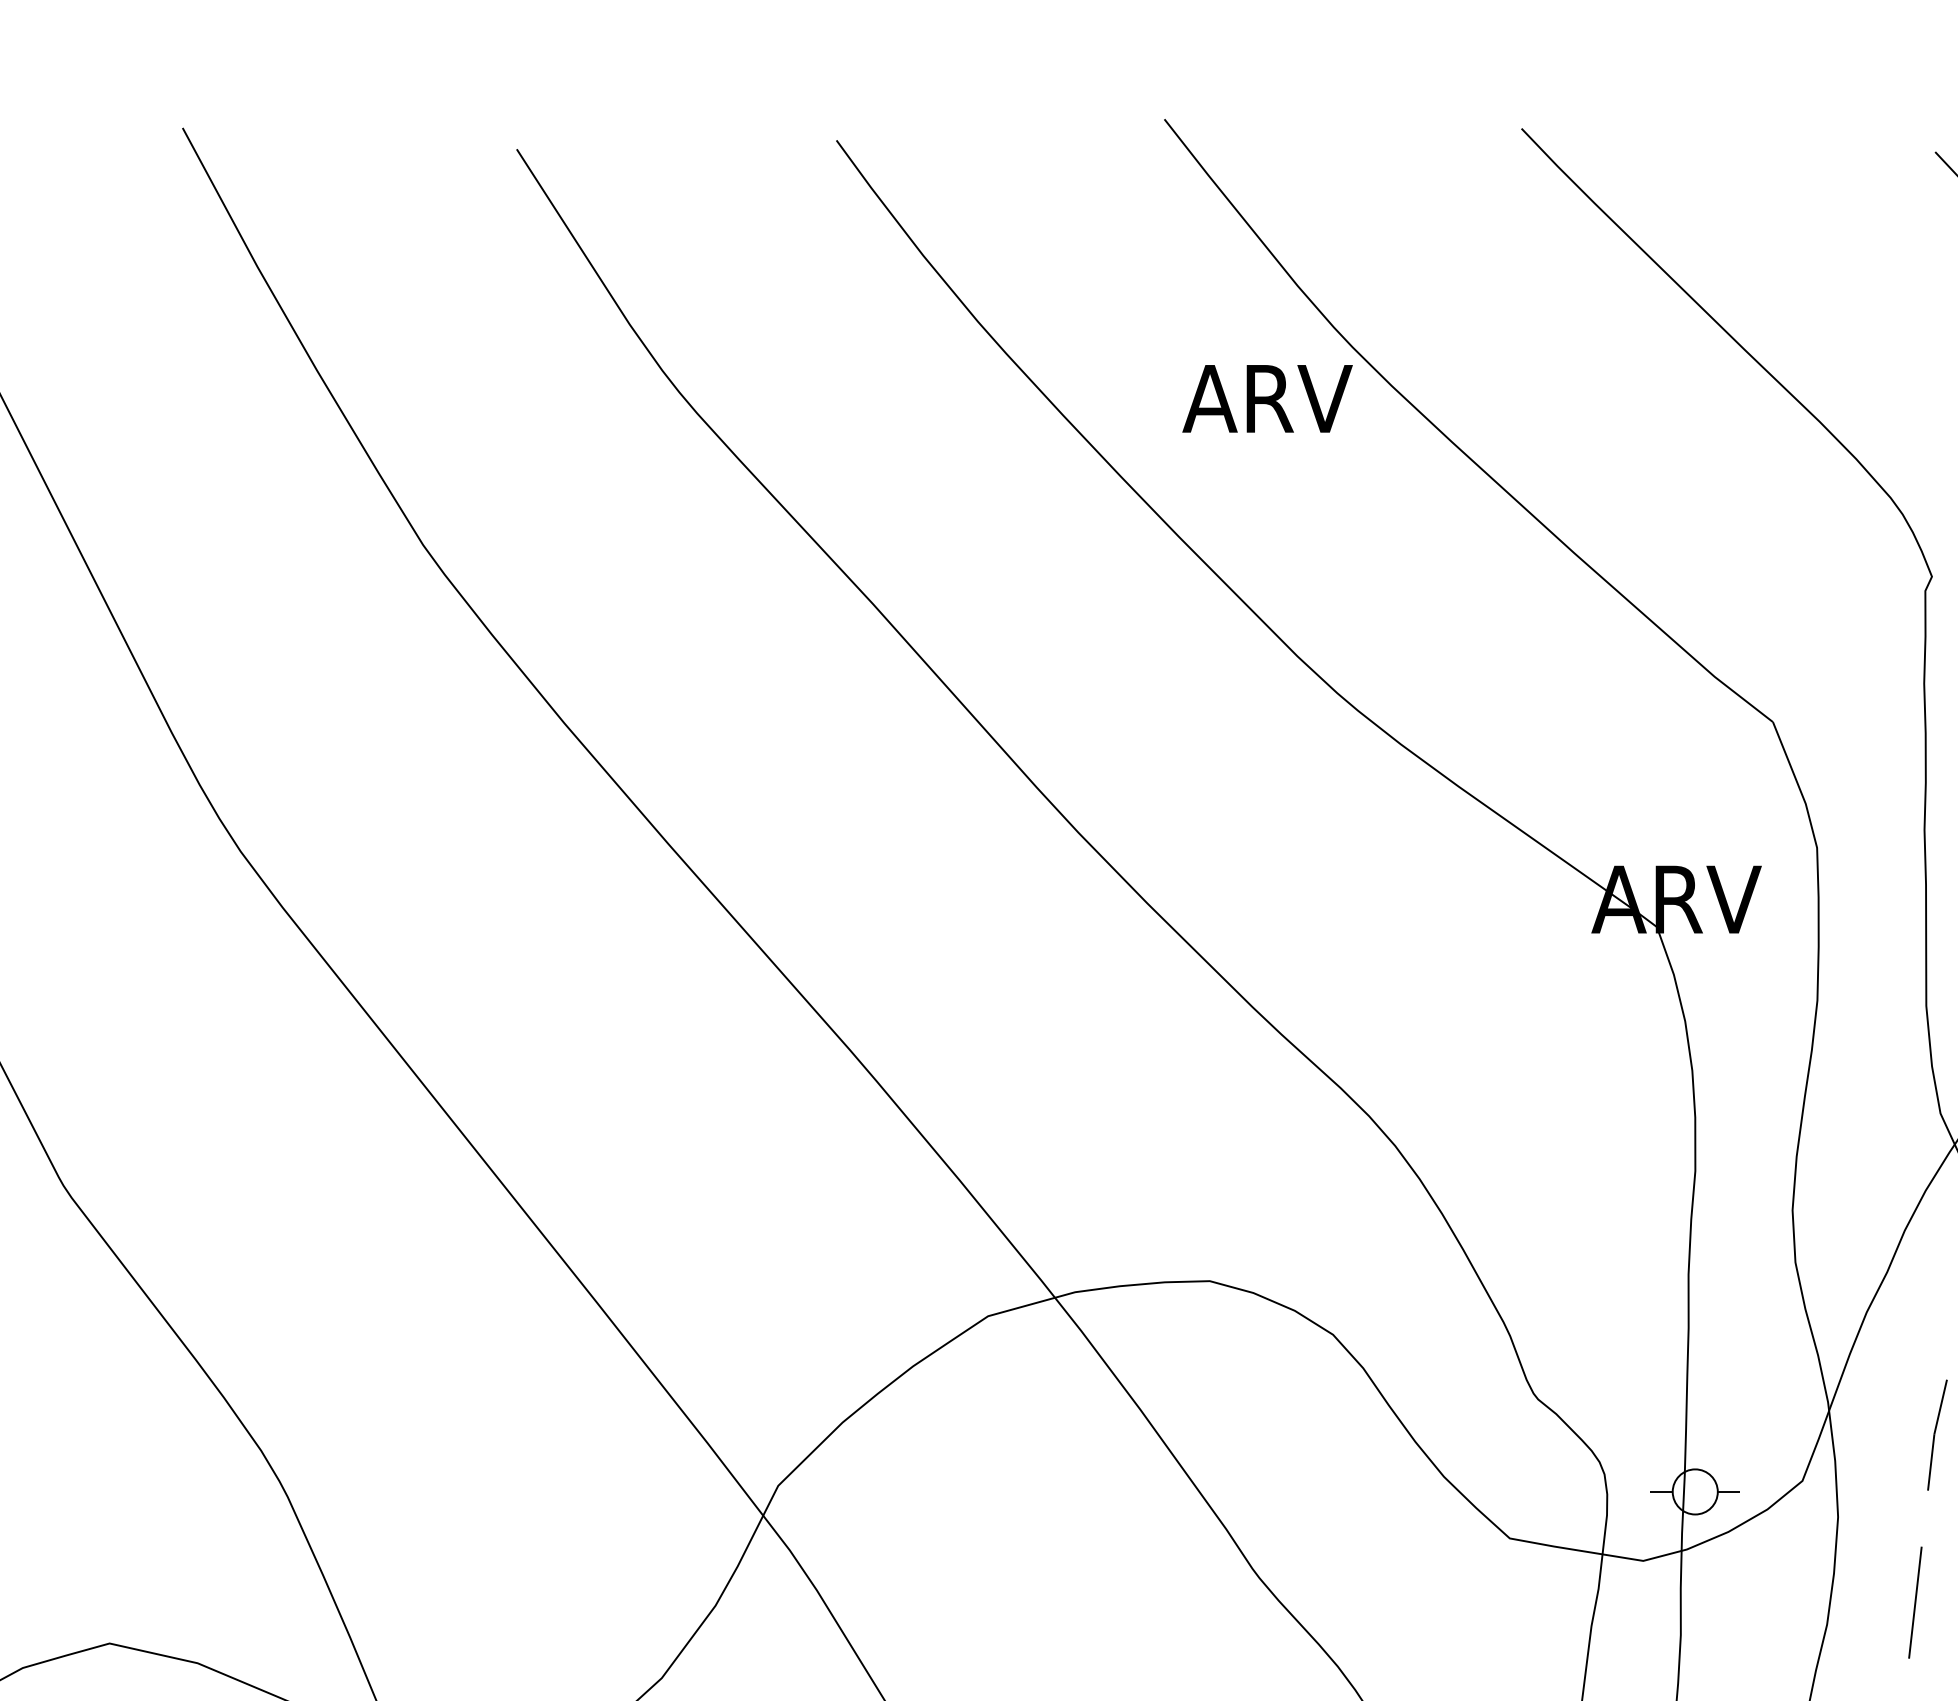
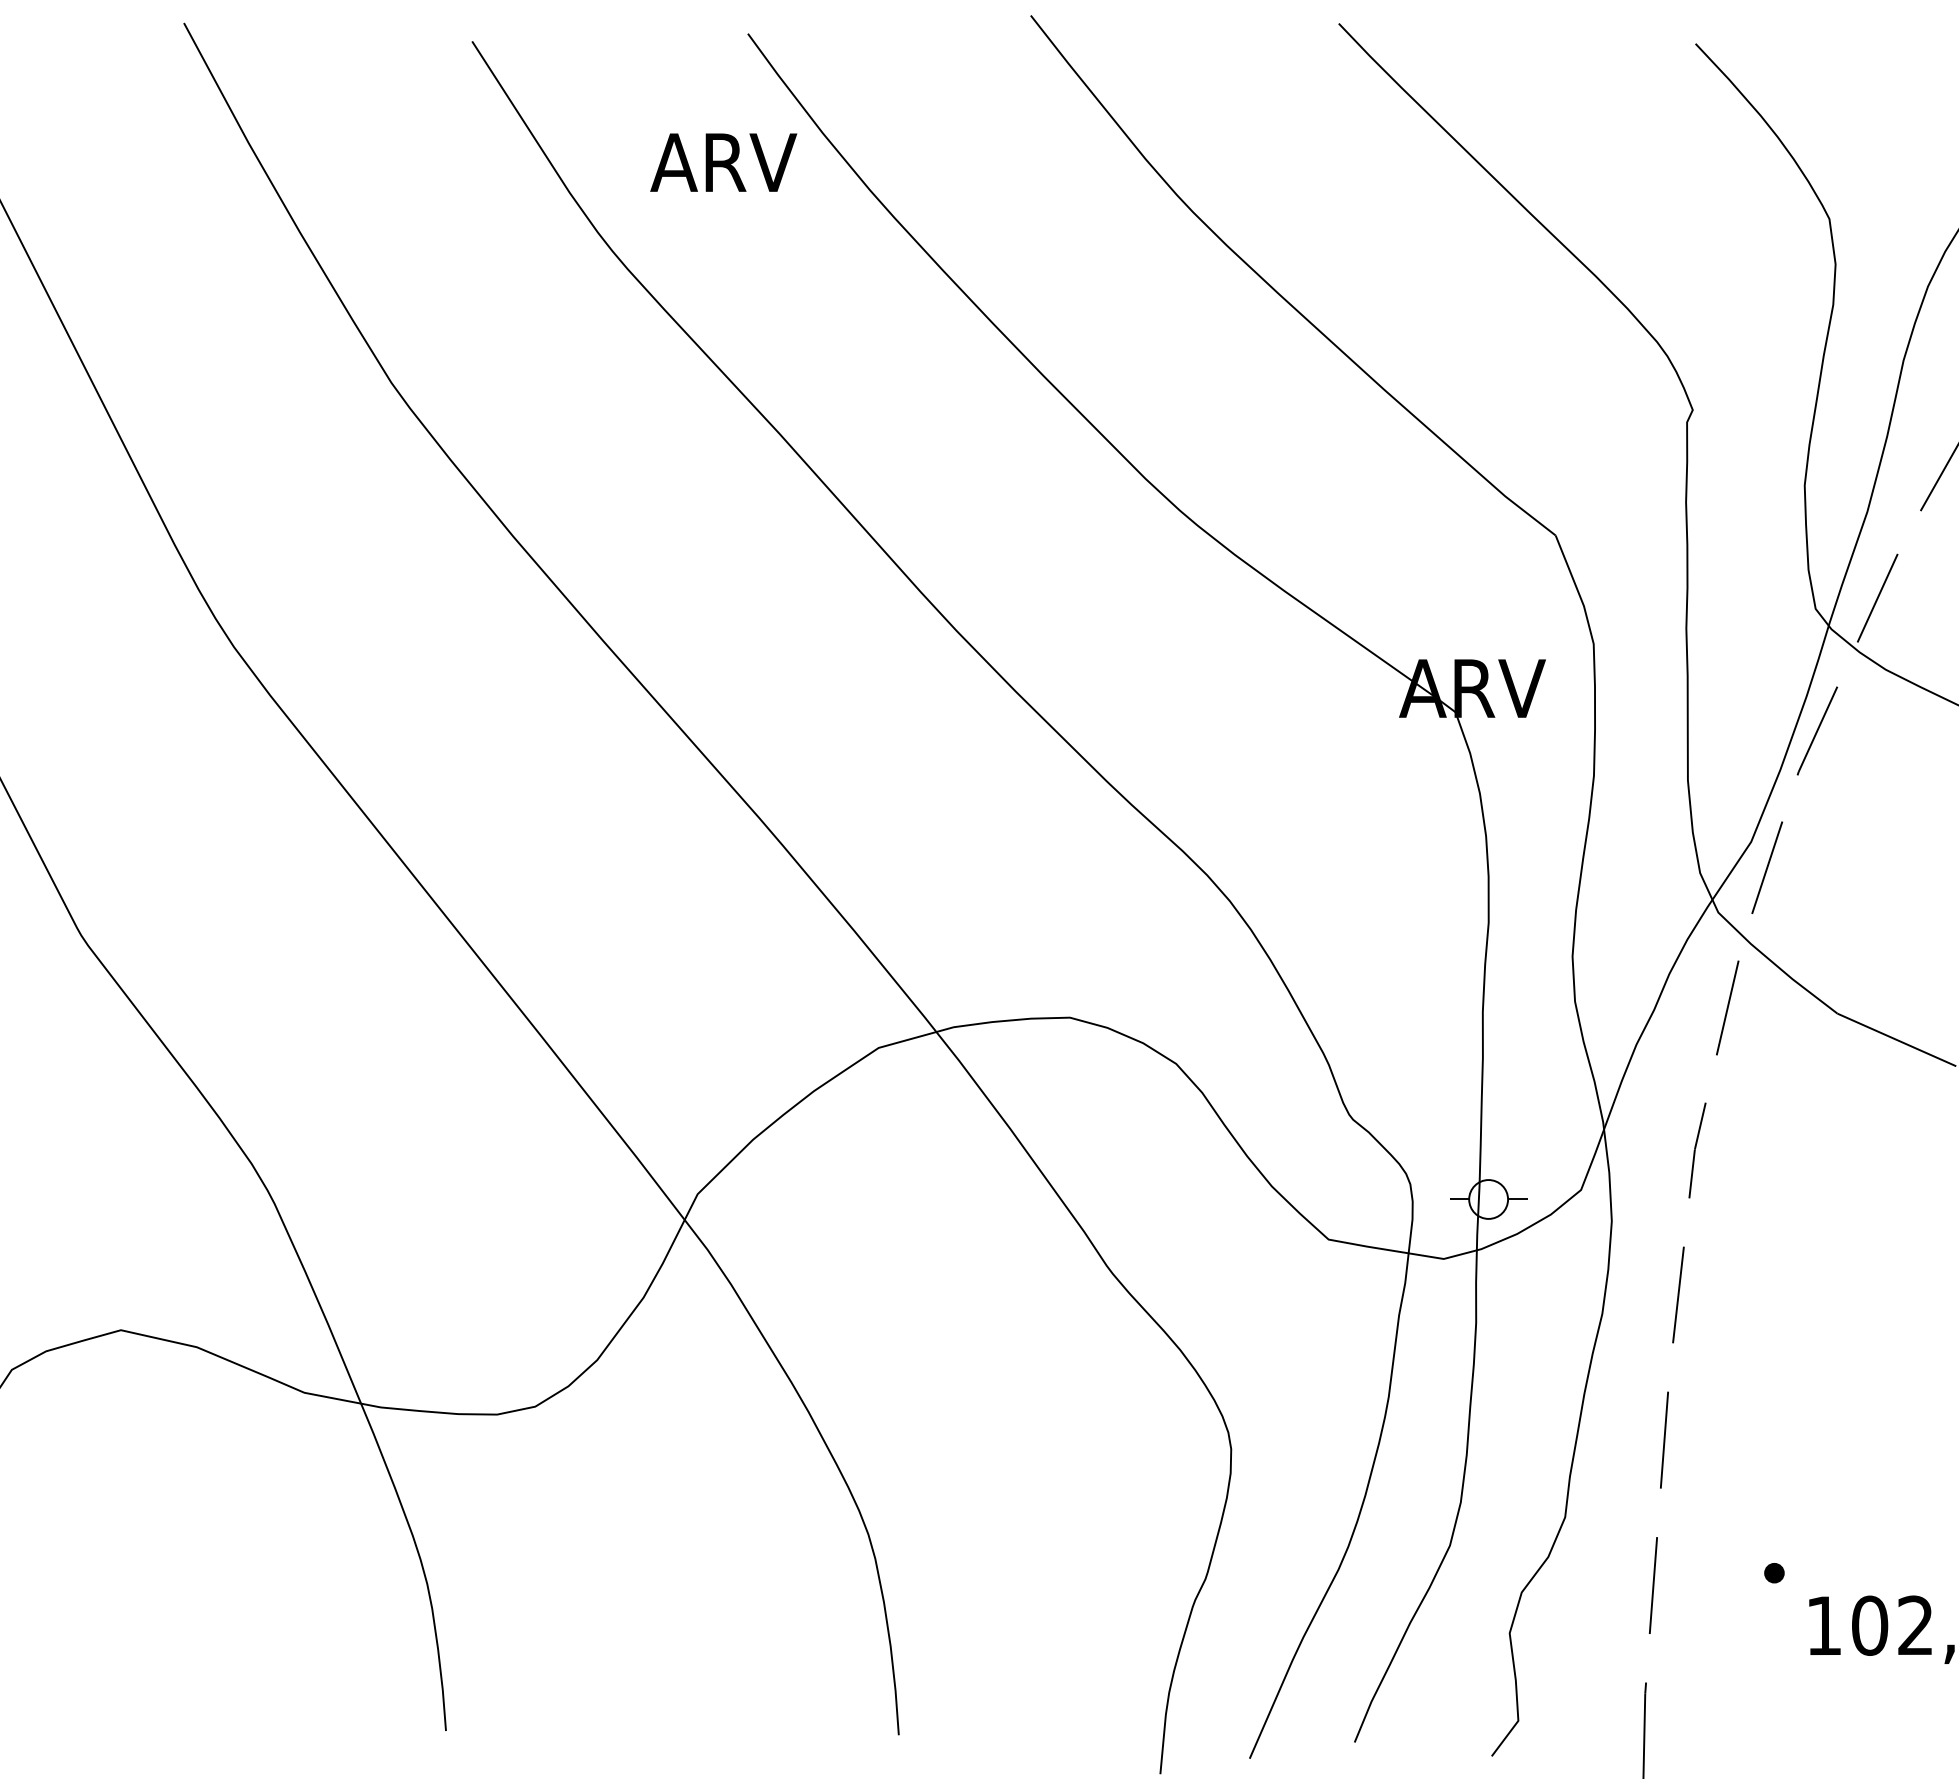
text: (1267, 398) -> (723, 162), moved

